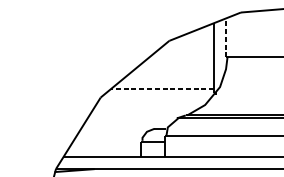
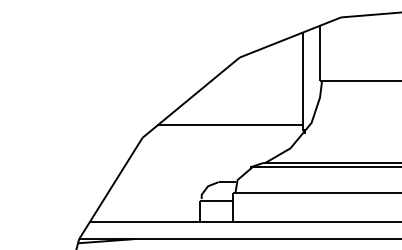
line: (226, 37) -> (320, 52), dashed -> solid
line: (162, 88) -> (230, 125), dashed -> solid

